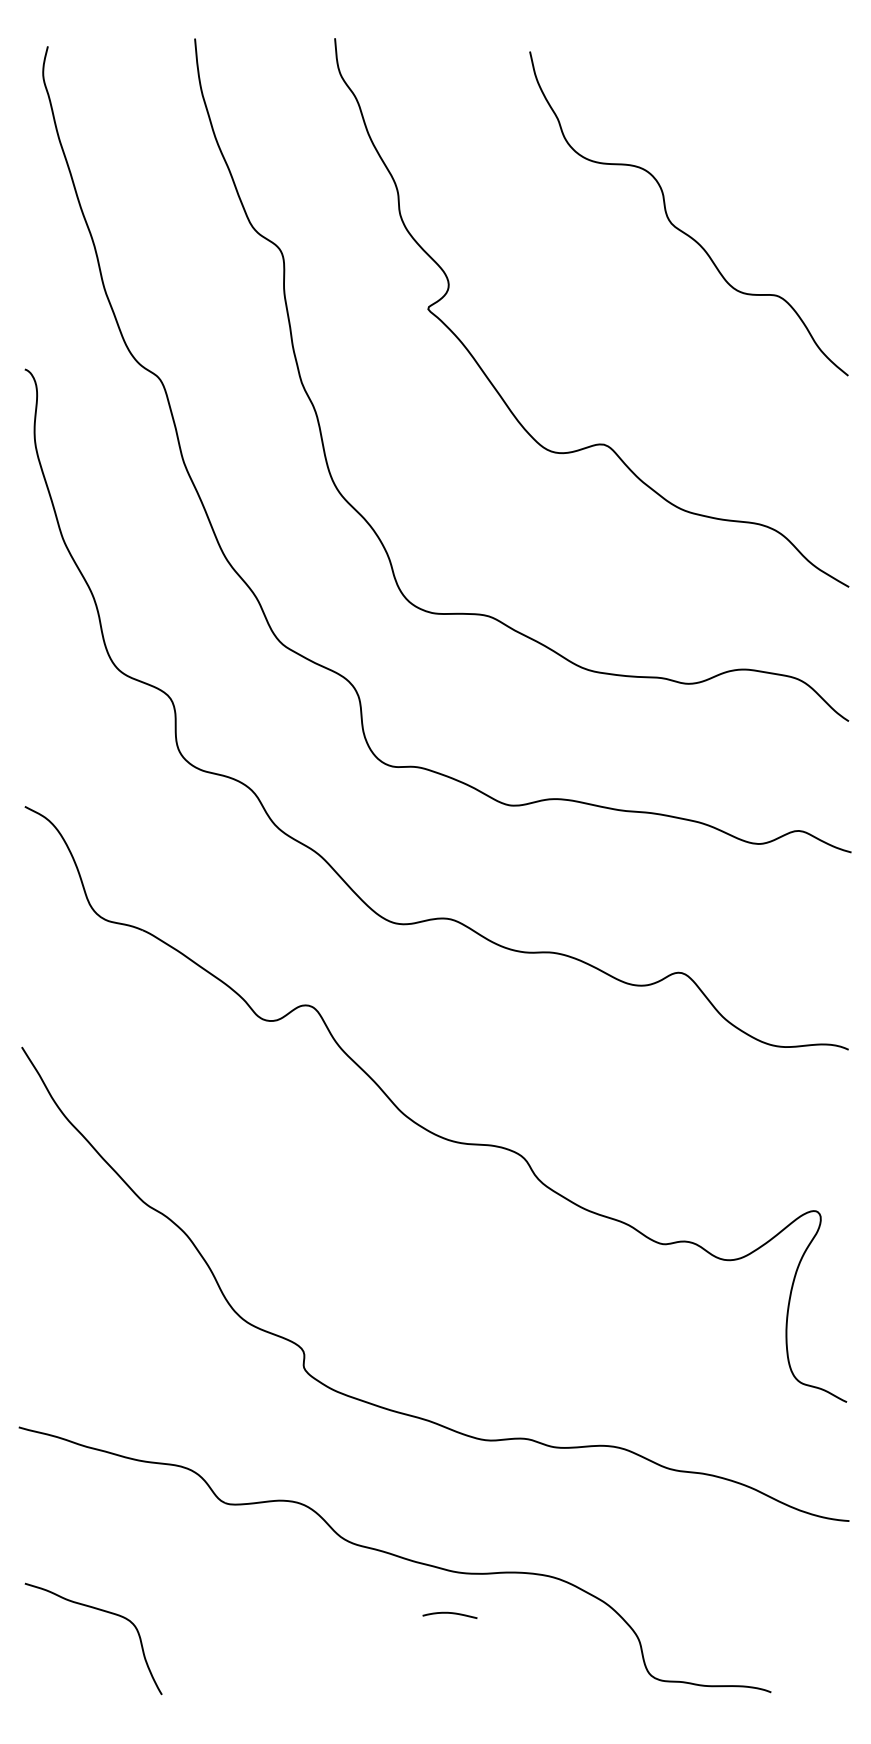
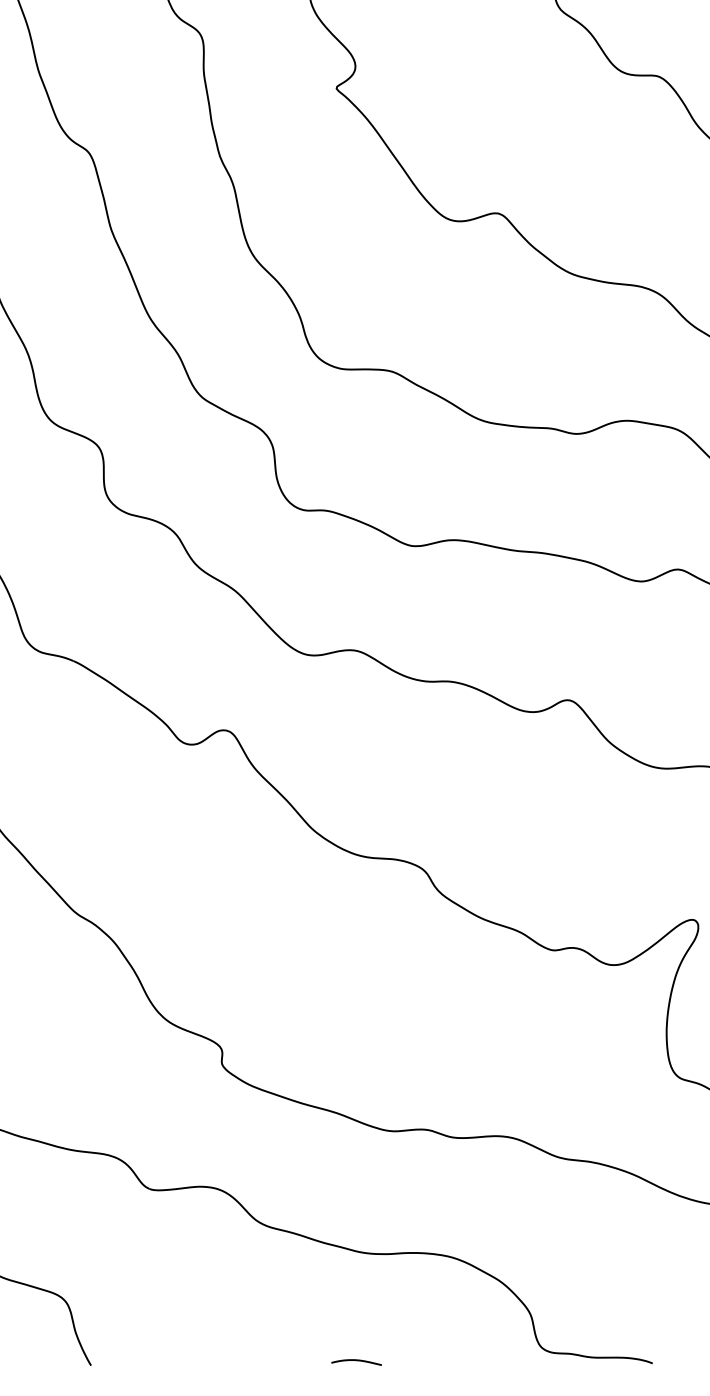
curve: (449, 1613) -> (356, 1360), moved

